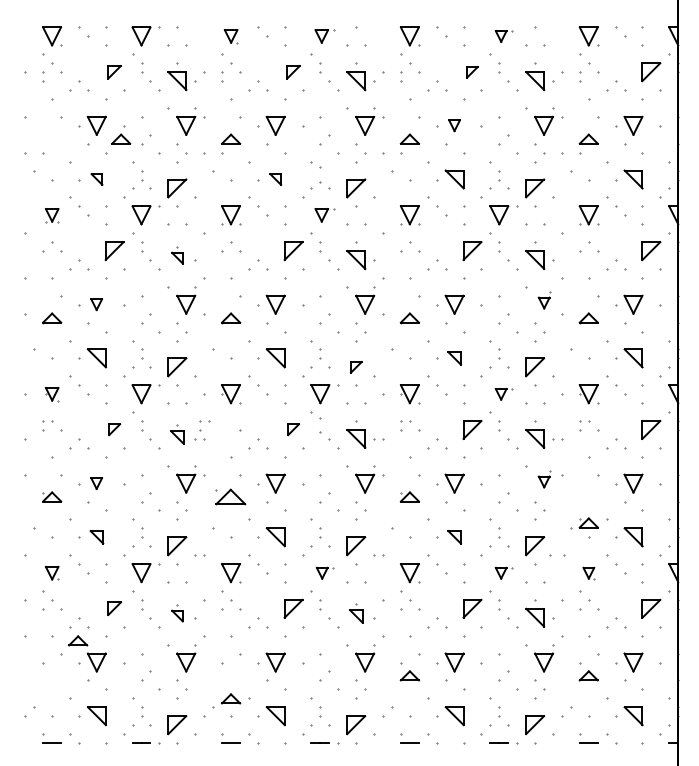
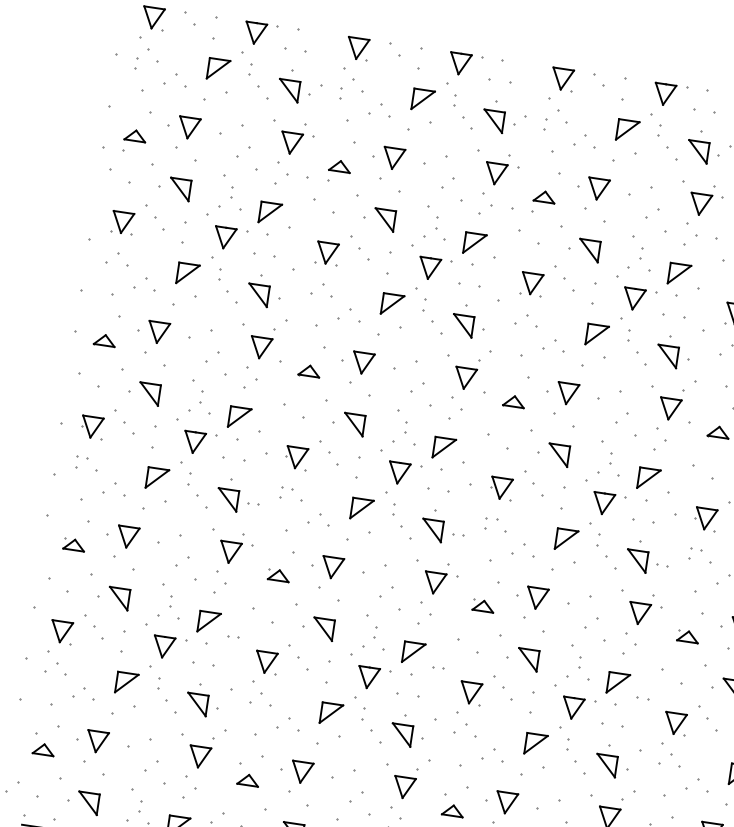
part: (231, 36) -> (358, 48), size x1.43
part: (324, 36) -> (464, 64), size x1.43
part: (503, 36) -> (669, 95), size x1.67
part: (114, 72) -> (218, 70), size x1.43
part: (293, 72) -> (422, 100), size x1.43
part: (472, 72) -> (627, 131), size x1.67
part: (454, 125) -> (598, 188), size x1.67
part: (121, 138) -> (136, 134), moved
part: (320, 175) -> (436, 223), size x0.62
part: (96, 179) -> (179, 189), size x1.67
part: (275, 179) -> (384, 219), size x1.67
part: (52, 215) -> (122, 223), size x1.43
part: (324, 215) -> (434, 269), size x1.43
part: (177, 255) -> (259, 290), size x1.67
part: (544, 300) -> (671, 404), size x1.67
part: (96, 304) -> (158, 332), size x1.67
part: (454, 358) -> (558, 455), size x1.43
part: (356, 367) -> (444, 448), size x1.67
part: (52, 394) -> (92, 427), size x1.43
part: (503, 394) -> (608, 504), size x1.67
part: (204, 425) -> (286, 492), moved
part: (320, 425) -> (393, 509), size x0.62
part: (114, 429) -> (157, 478), size x1.67
part: (293, 429) -> (361, 508), size x1.67
part: (177, 434) -> (228, 494), size x1.43
part: (544, 479) -> (640, 609), size x1.67
part: (96, 483) -> (127, 537), size x1.67
part: (231, 496) -> (279, 575), size x0.62
part: (588, 522) -> (687, 636), moved
part: (96, 537) -> (118, 598), size x1.43
part: (454, 537) -> (527, 660), size x1.43
part: (557, 555) -> (642, 698), size x0.62
part: (52, 573) -> (61, 632), size x1.43
part: (324, 573) -> (372, 678), size x1.67
part: (503, 573) -> (577, 709), size x1.67
part: (588, 573) -> (674, 724), size x1.67
part: (114, 608) -> (126, 683), size x1.43
part: (177, 613) -> (197, 699), size x1.67
part: (356, 613) -> (402, 730), size x1.43
part: (78, 640) -> (44, 749), moved
part: (231, 698) -> (249, 779), moved

